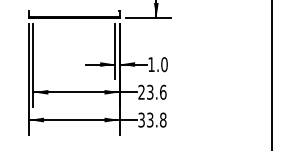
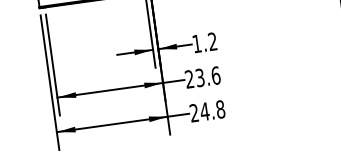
text: (164, 64) -> (212, 41), 1.0 -> 1.2
text: (145, 119) -> (198, 111), 33.8 -> 24.8

